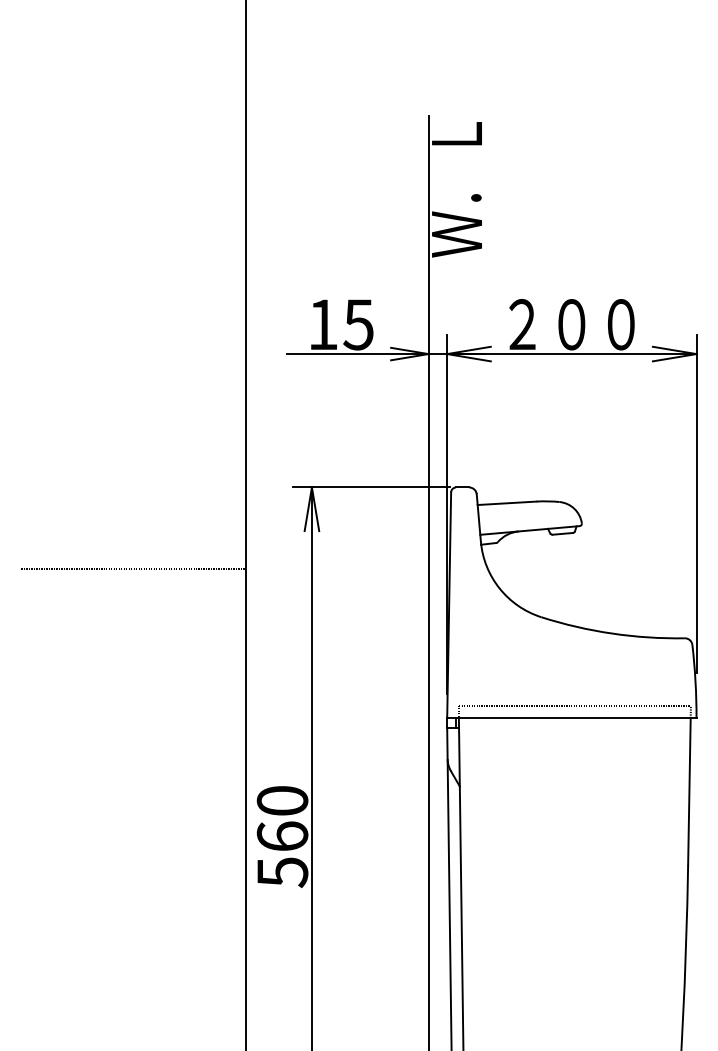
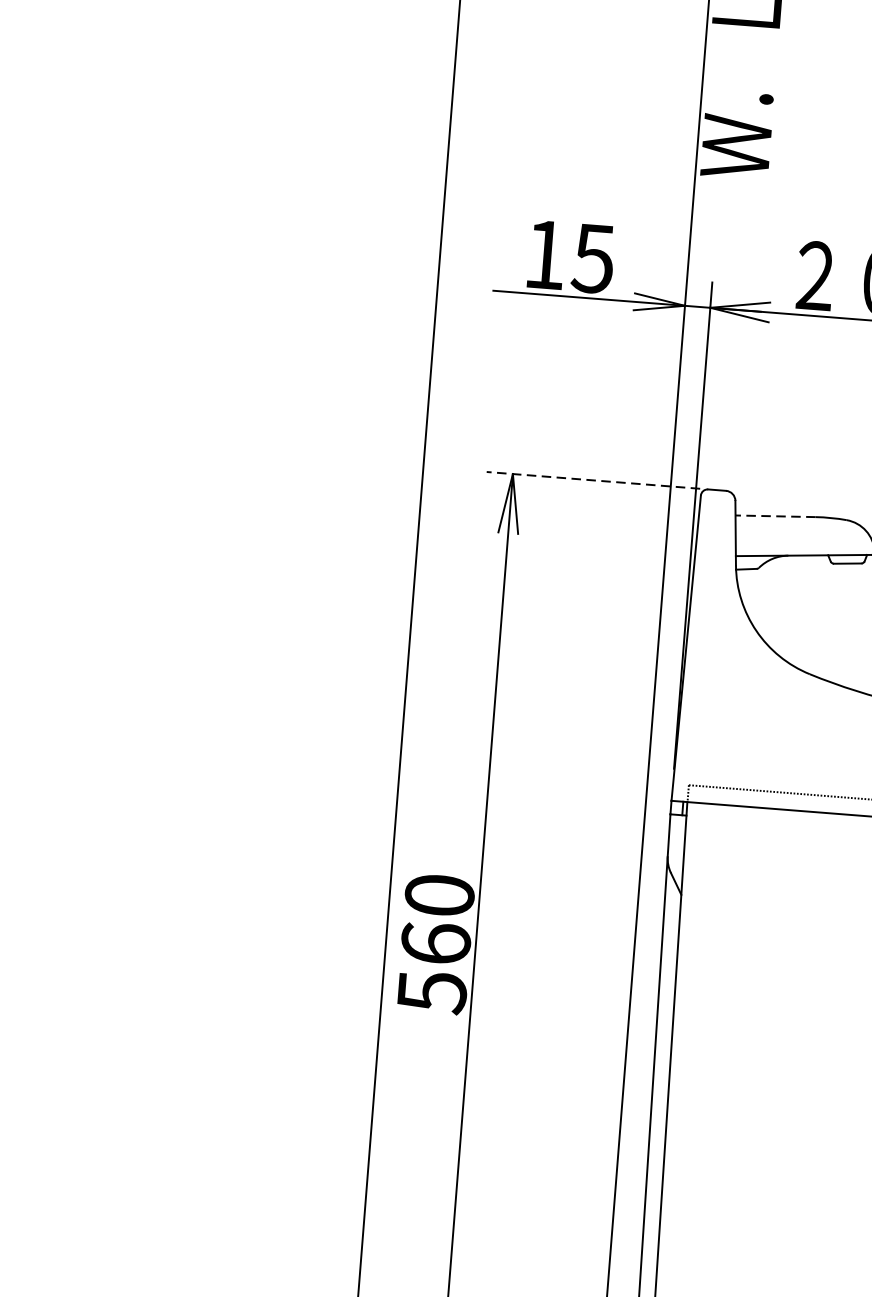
line: (371, 487) -> (593, 480), solid -> dashed
line: (506, 503) -> (774, 516), solid -> dashed
line: (133, 568) -> (262, 564), removed

